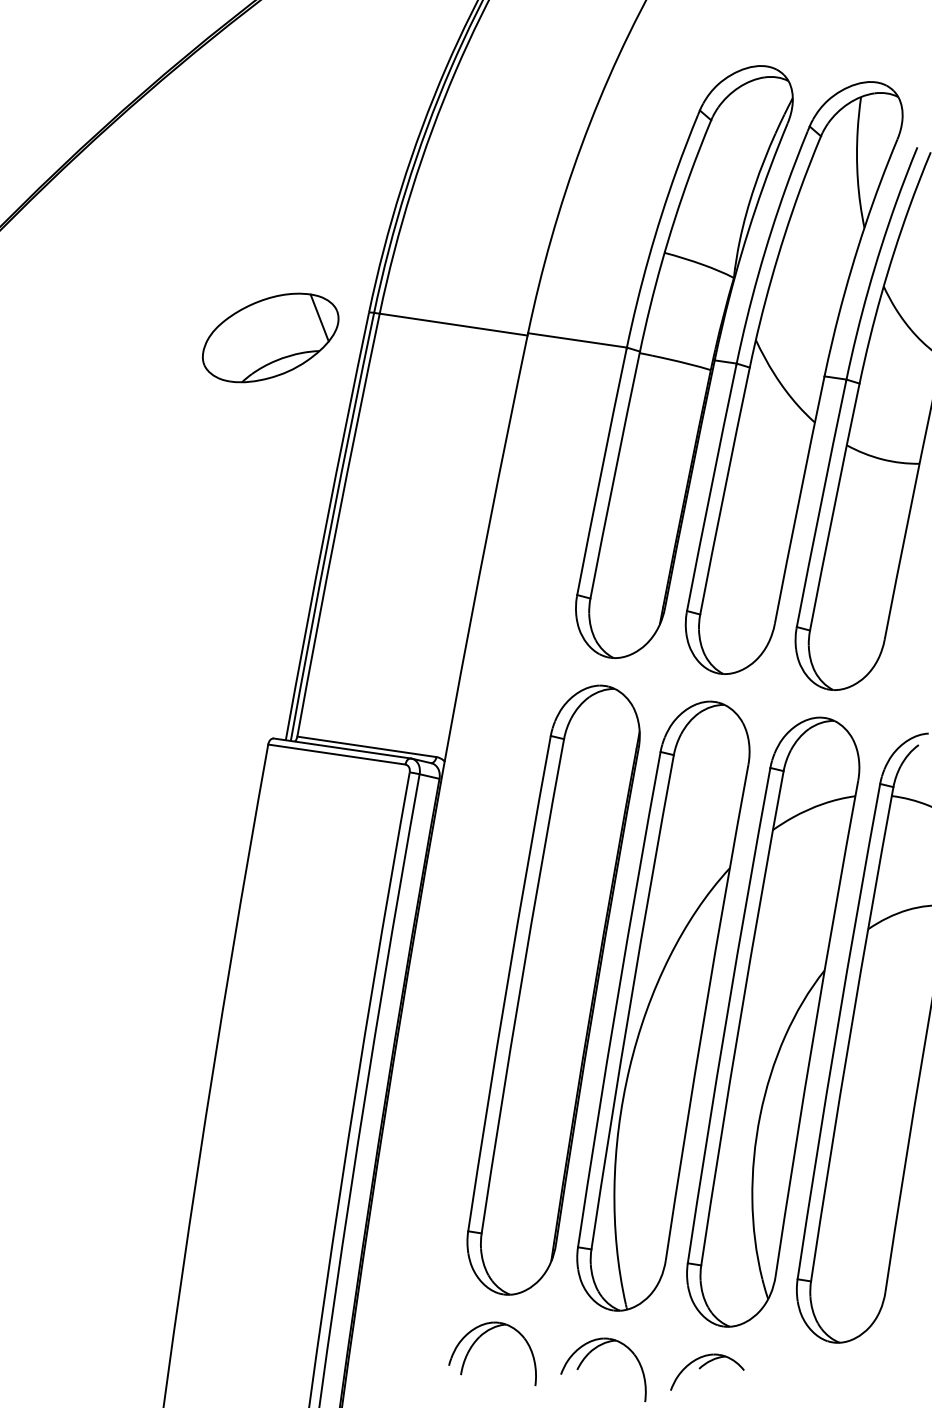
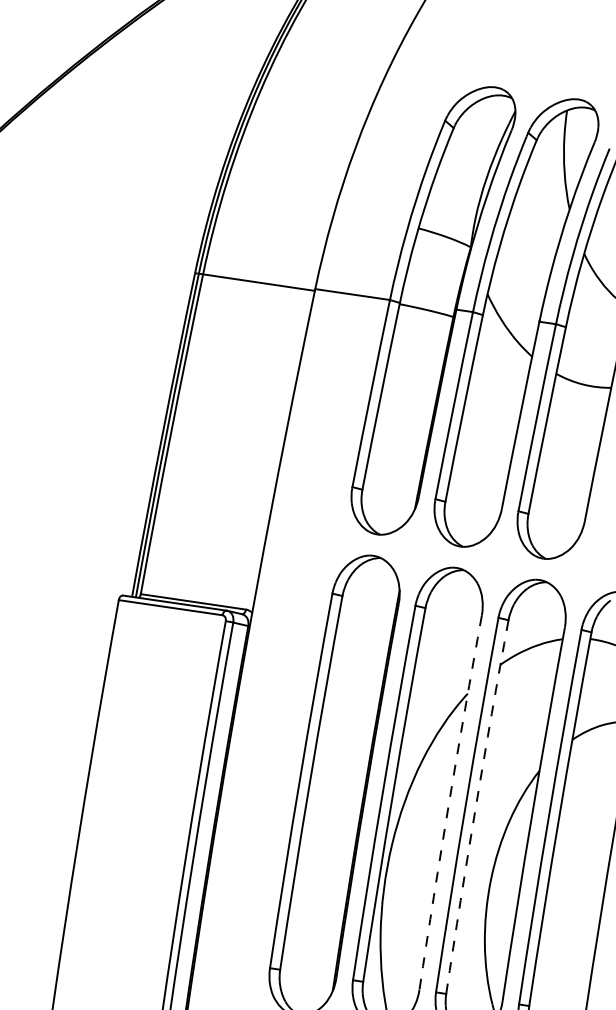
part: (270, 337) -> (120, 292), removed
arc: (705, 1012) -> (449, 802), solid -> dashed
arc: (740, 1017) -> (475, 806), solid -> dashed

